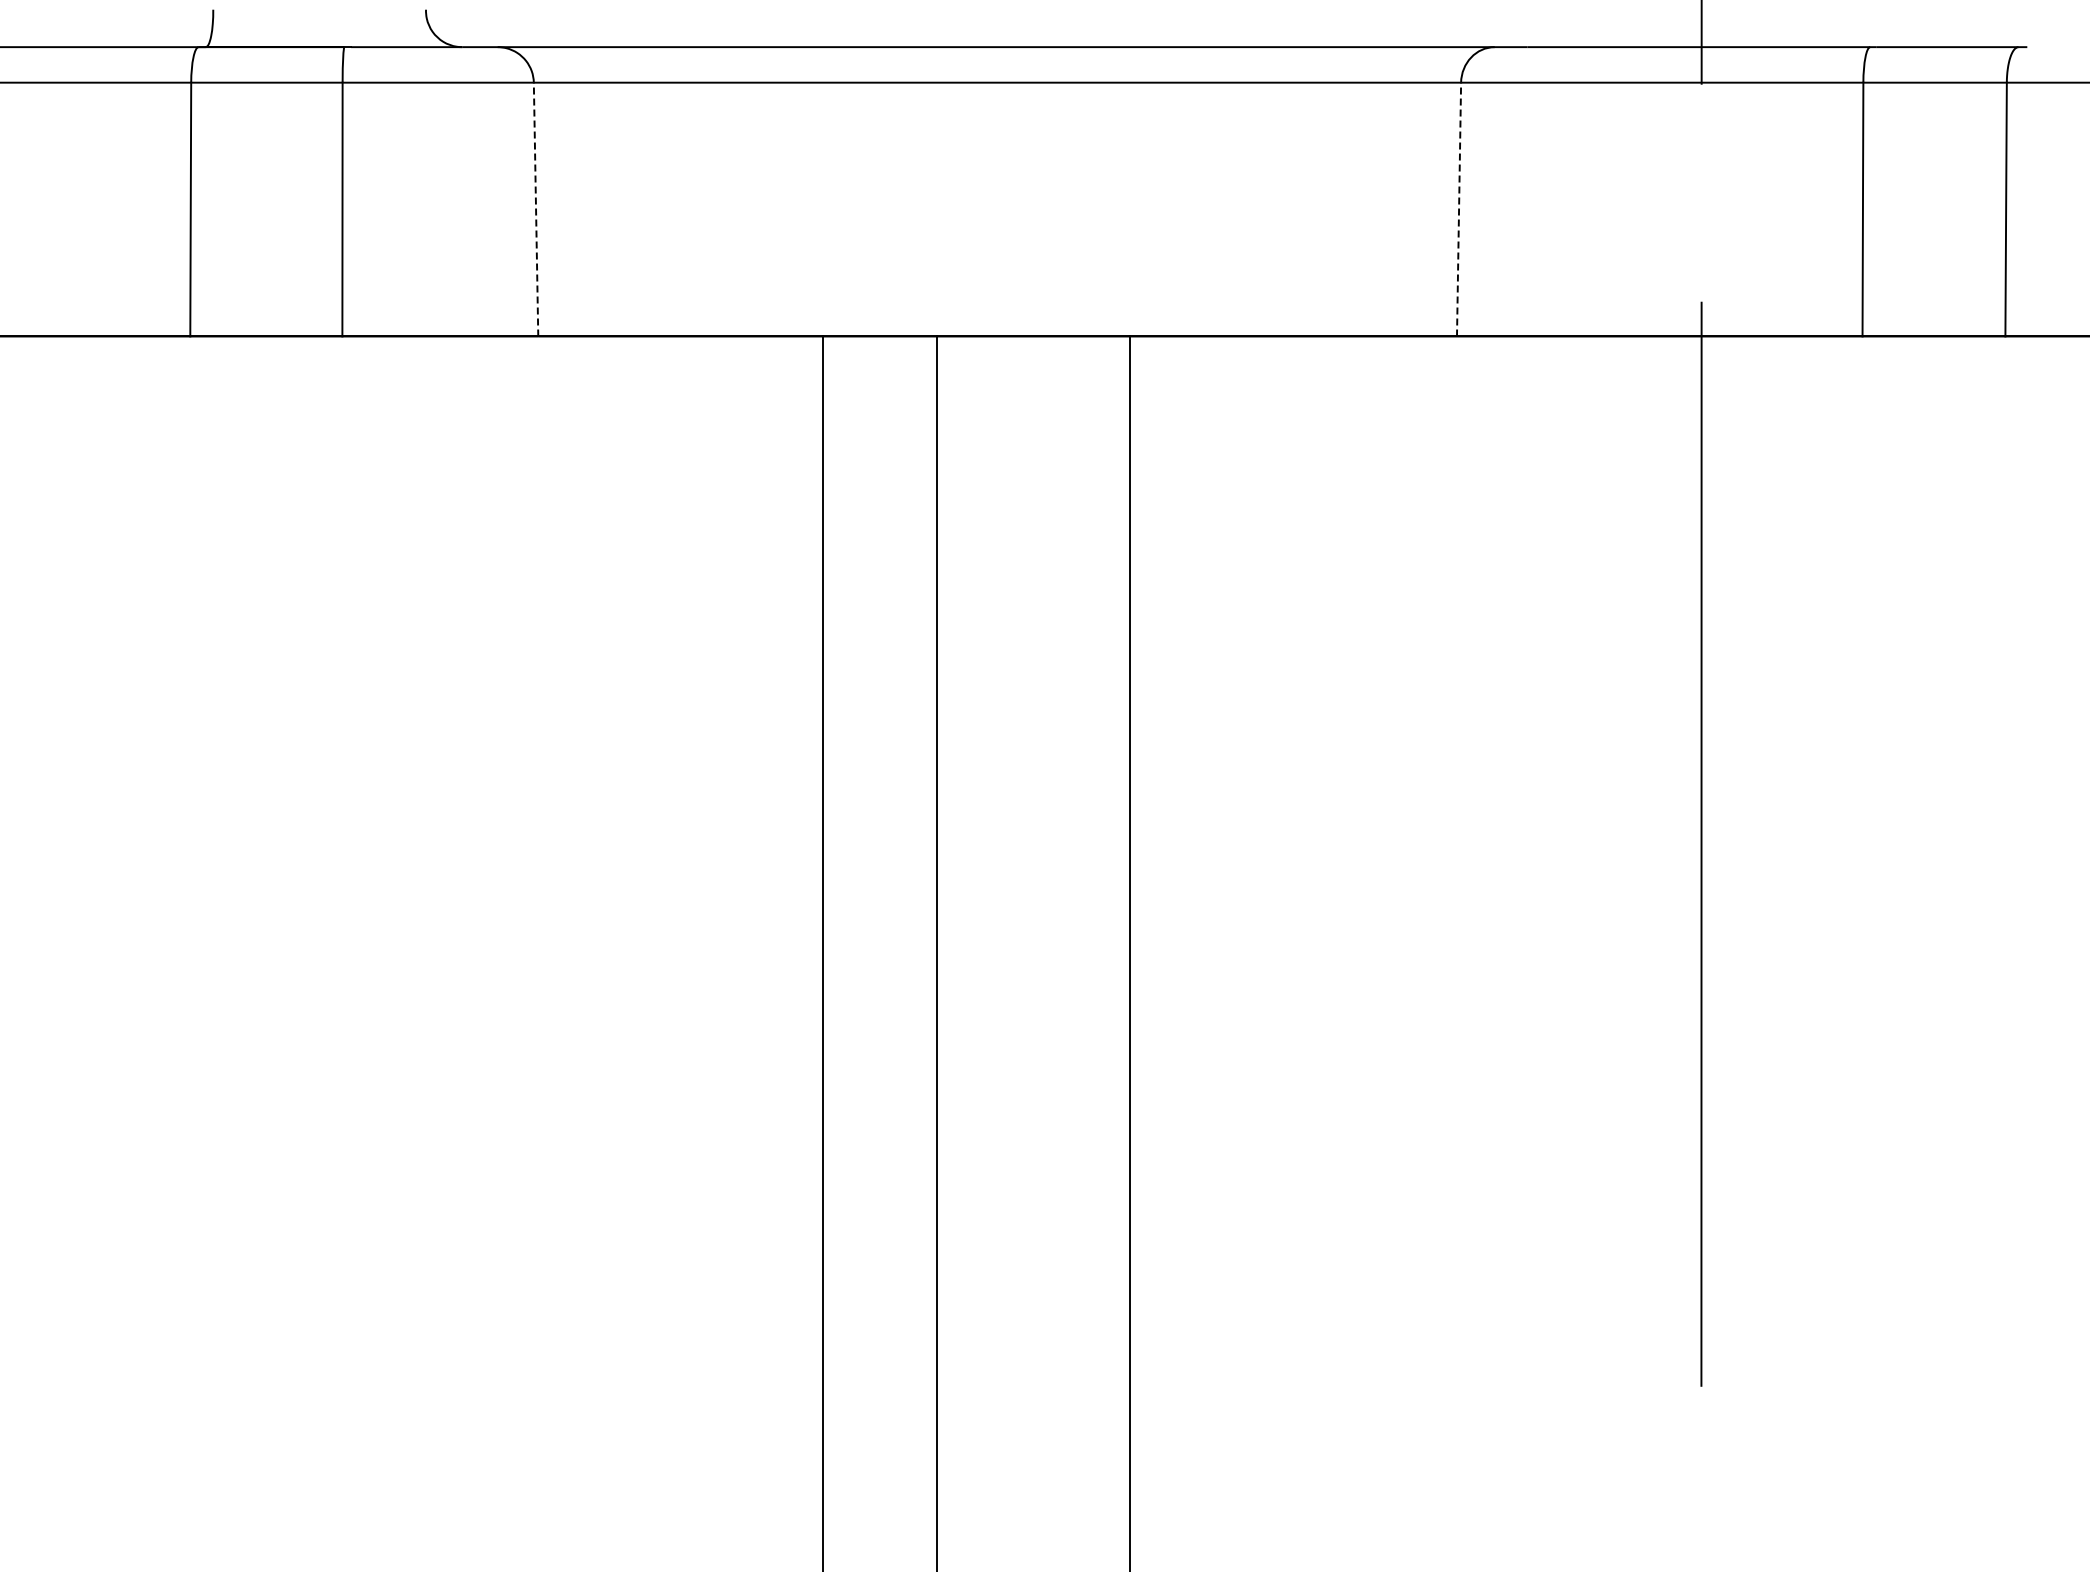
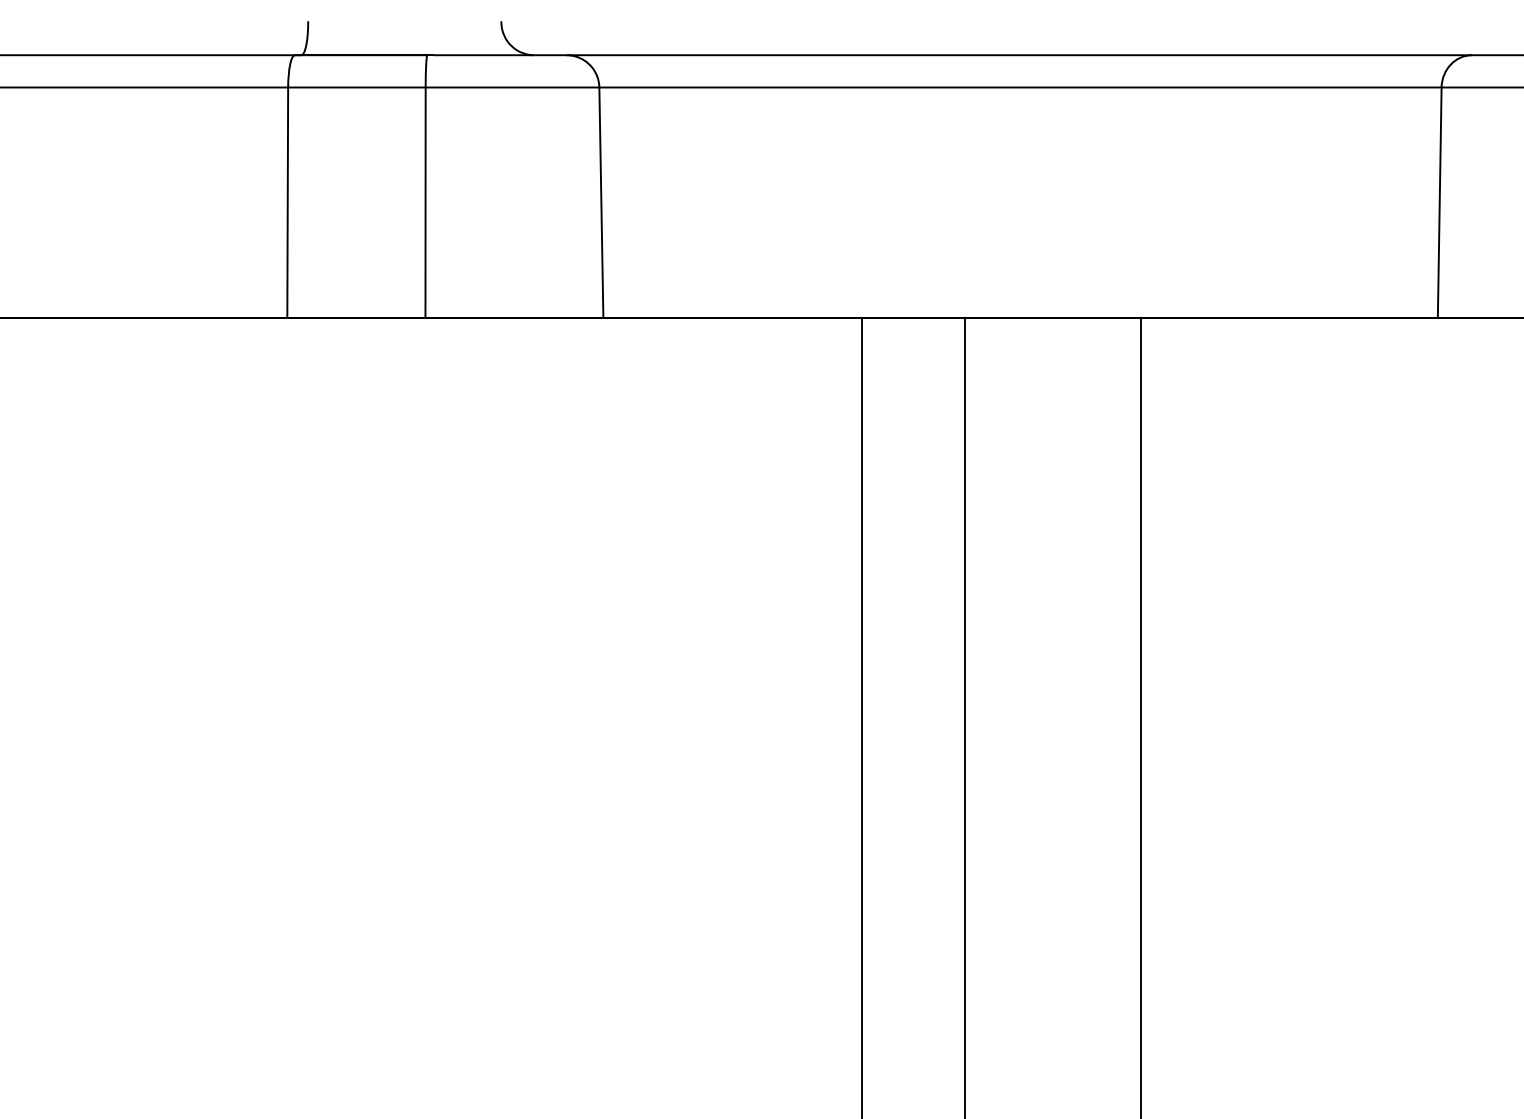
line: (536, 209) -> (601, 202), dashed -> solid
line: (1459, 209) -> (1440, 202), dashed -> solid

